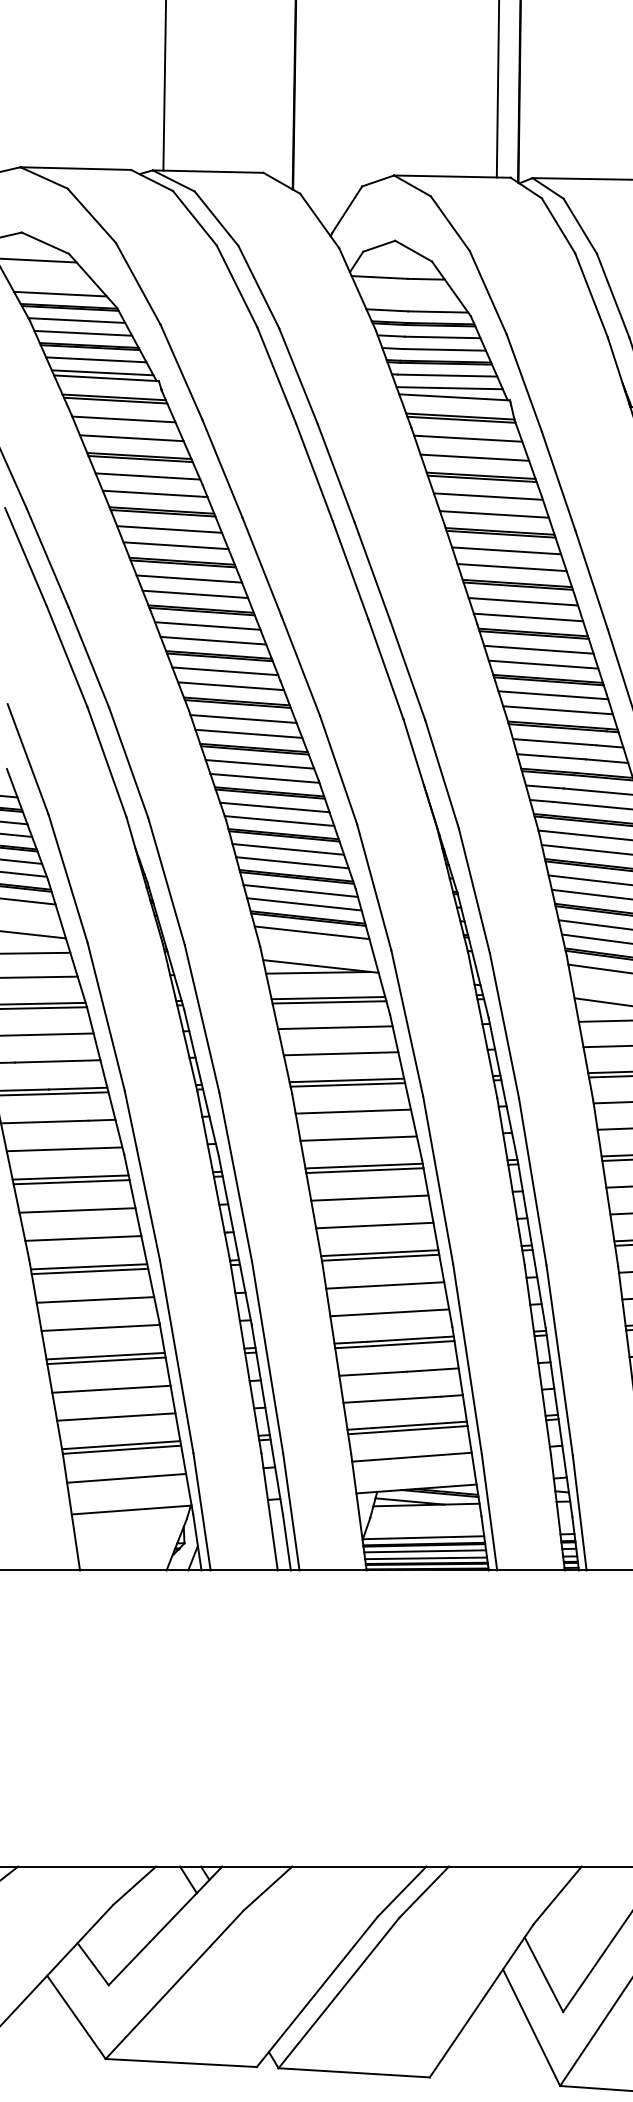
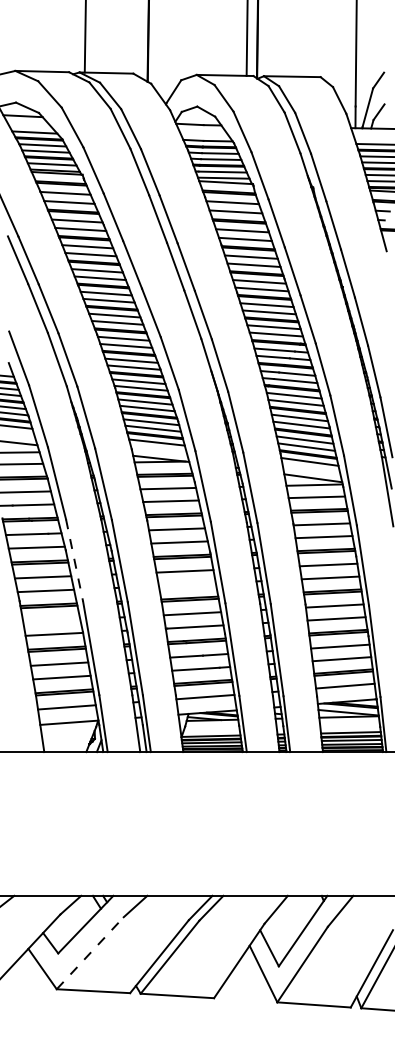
line: (142, 1175) -> (74, 560), solid -> dashed
line: (372, 1225) -> (186, 584), removed
line: (94, 1299) -> (51, 620), removed
line: (175, 1983) -> (90, 952), solid -> dashed

